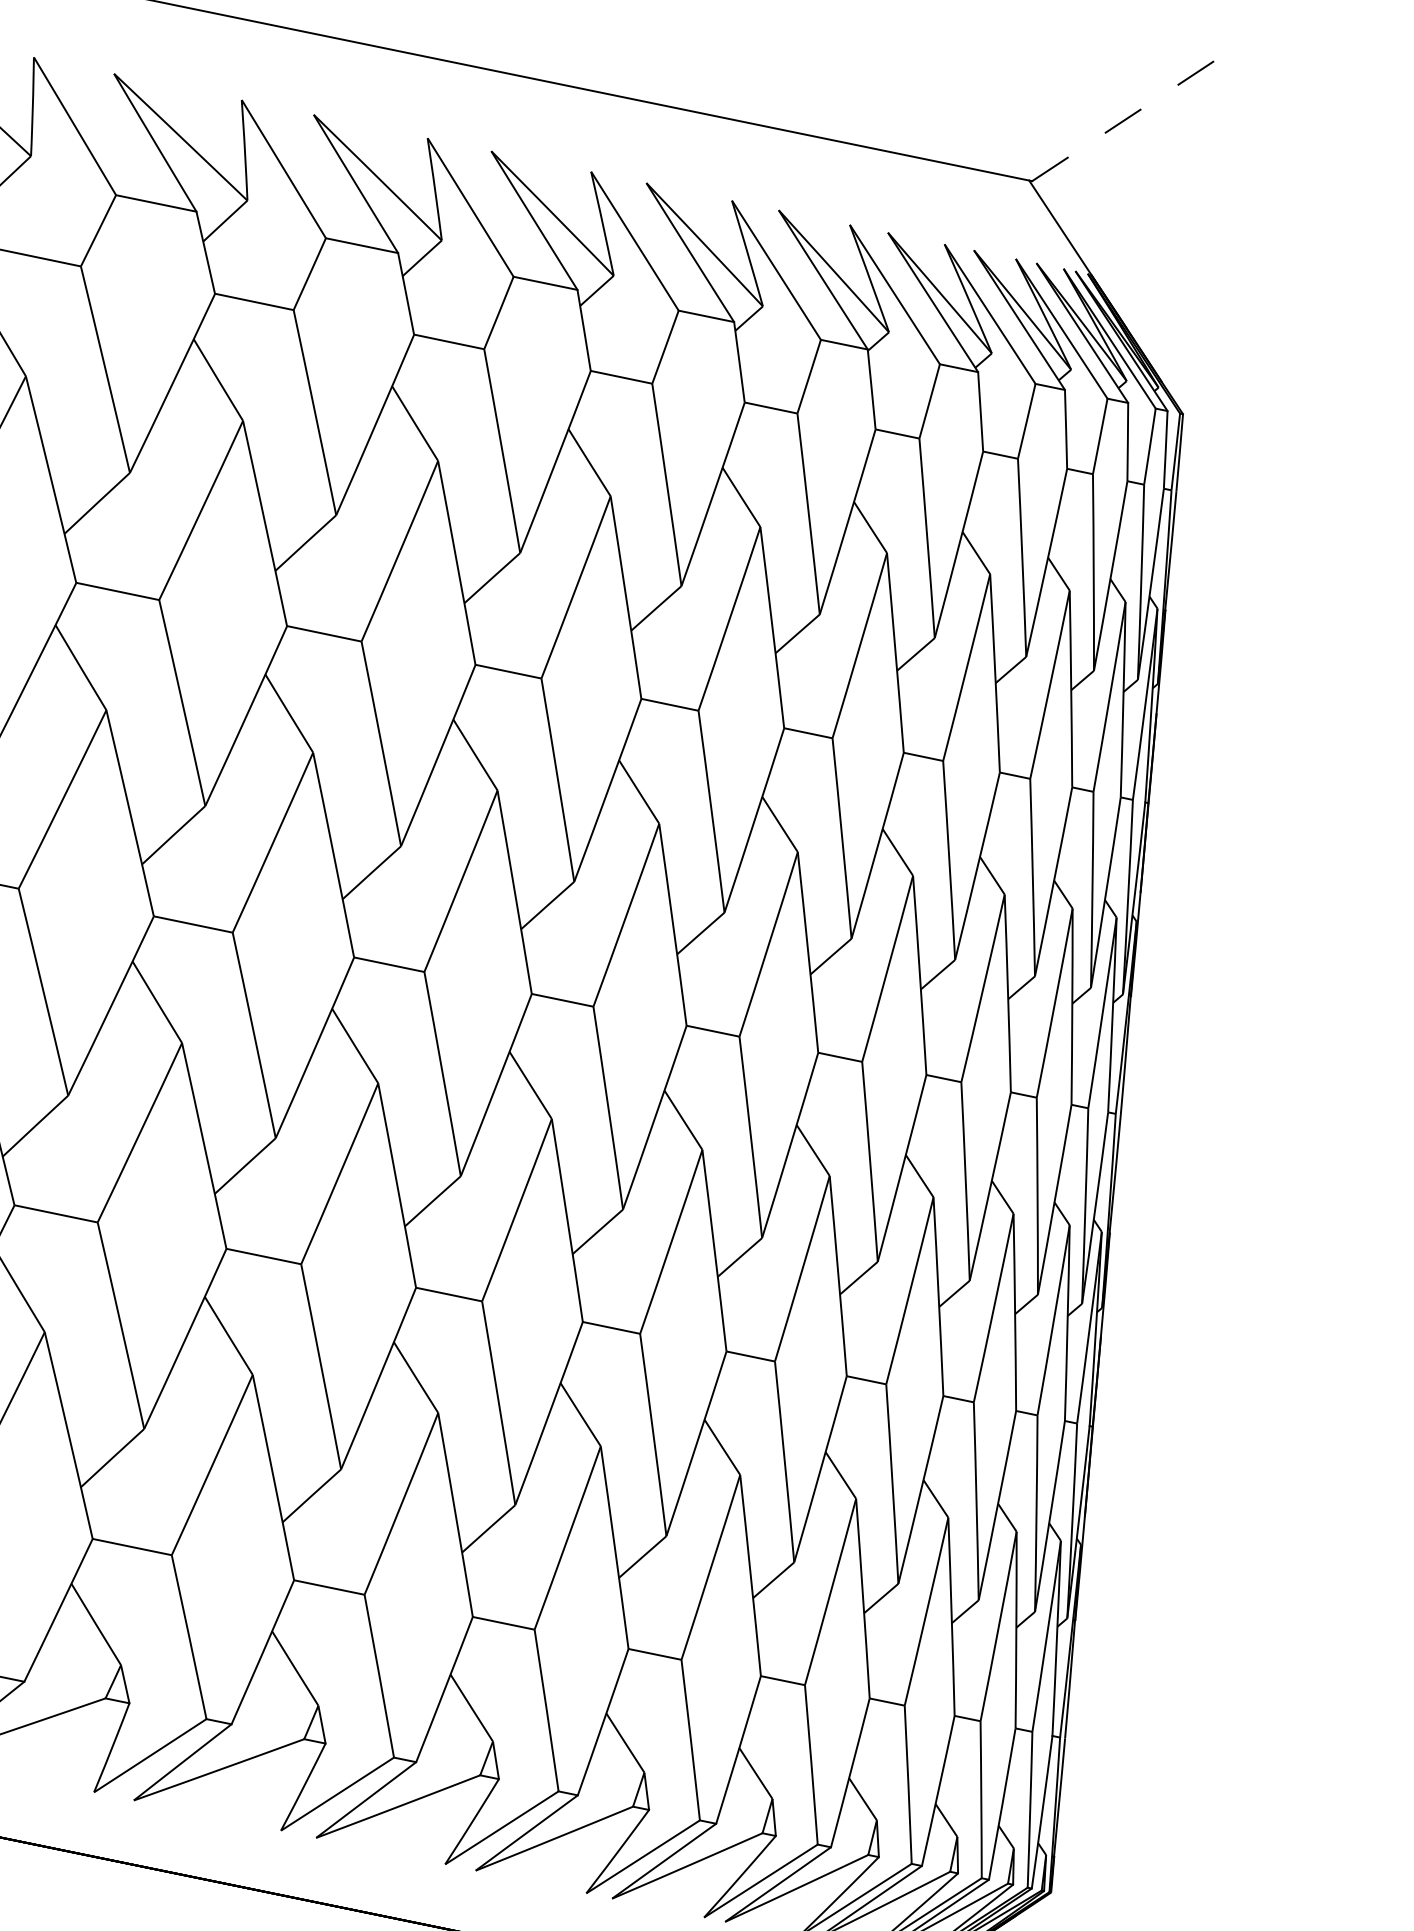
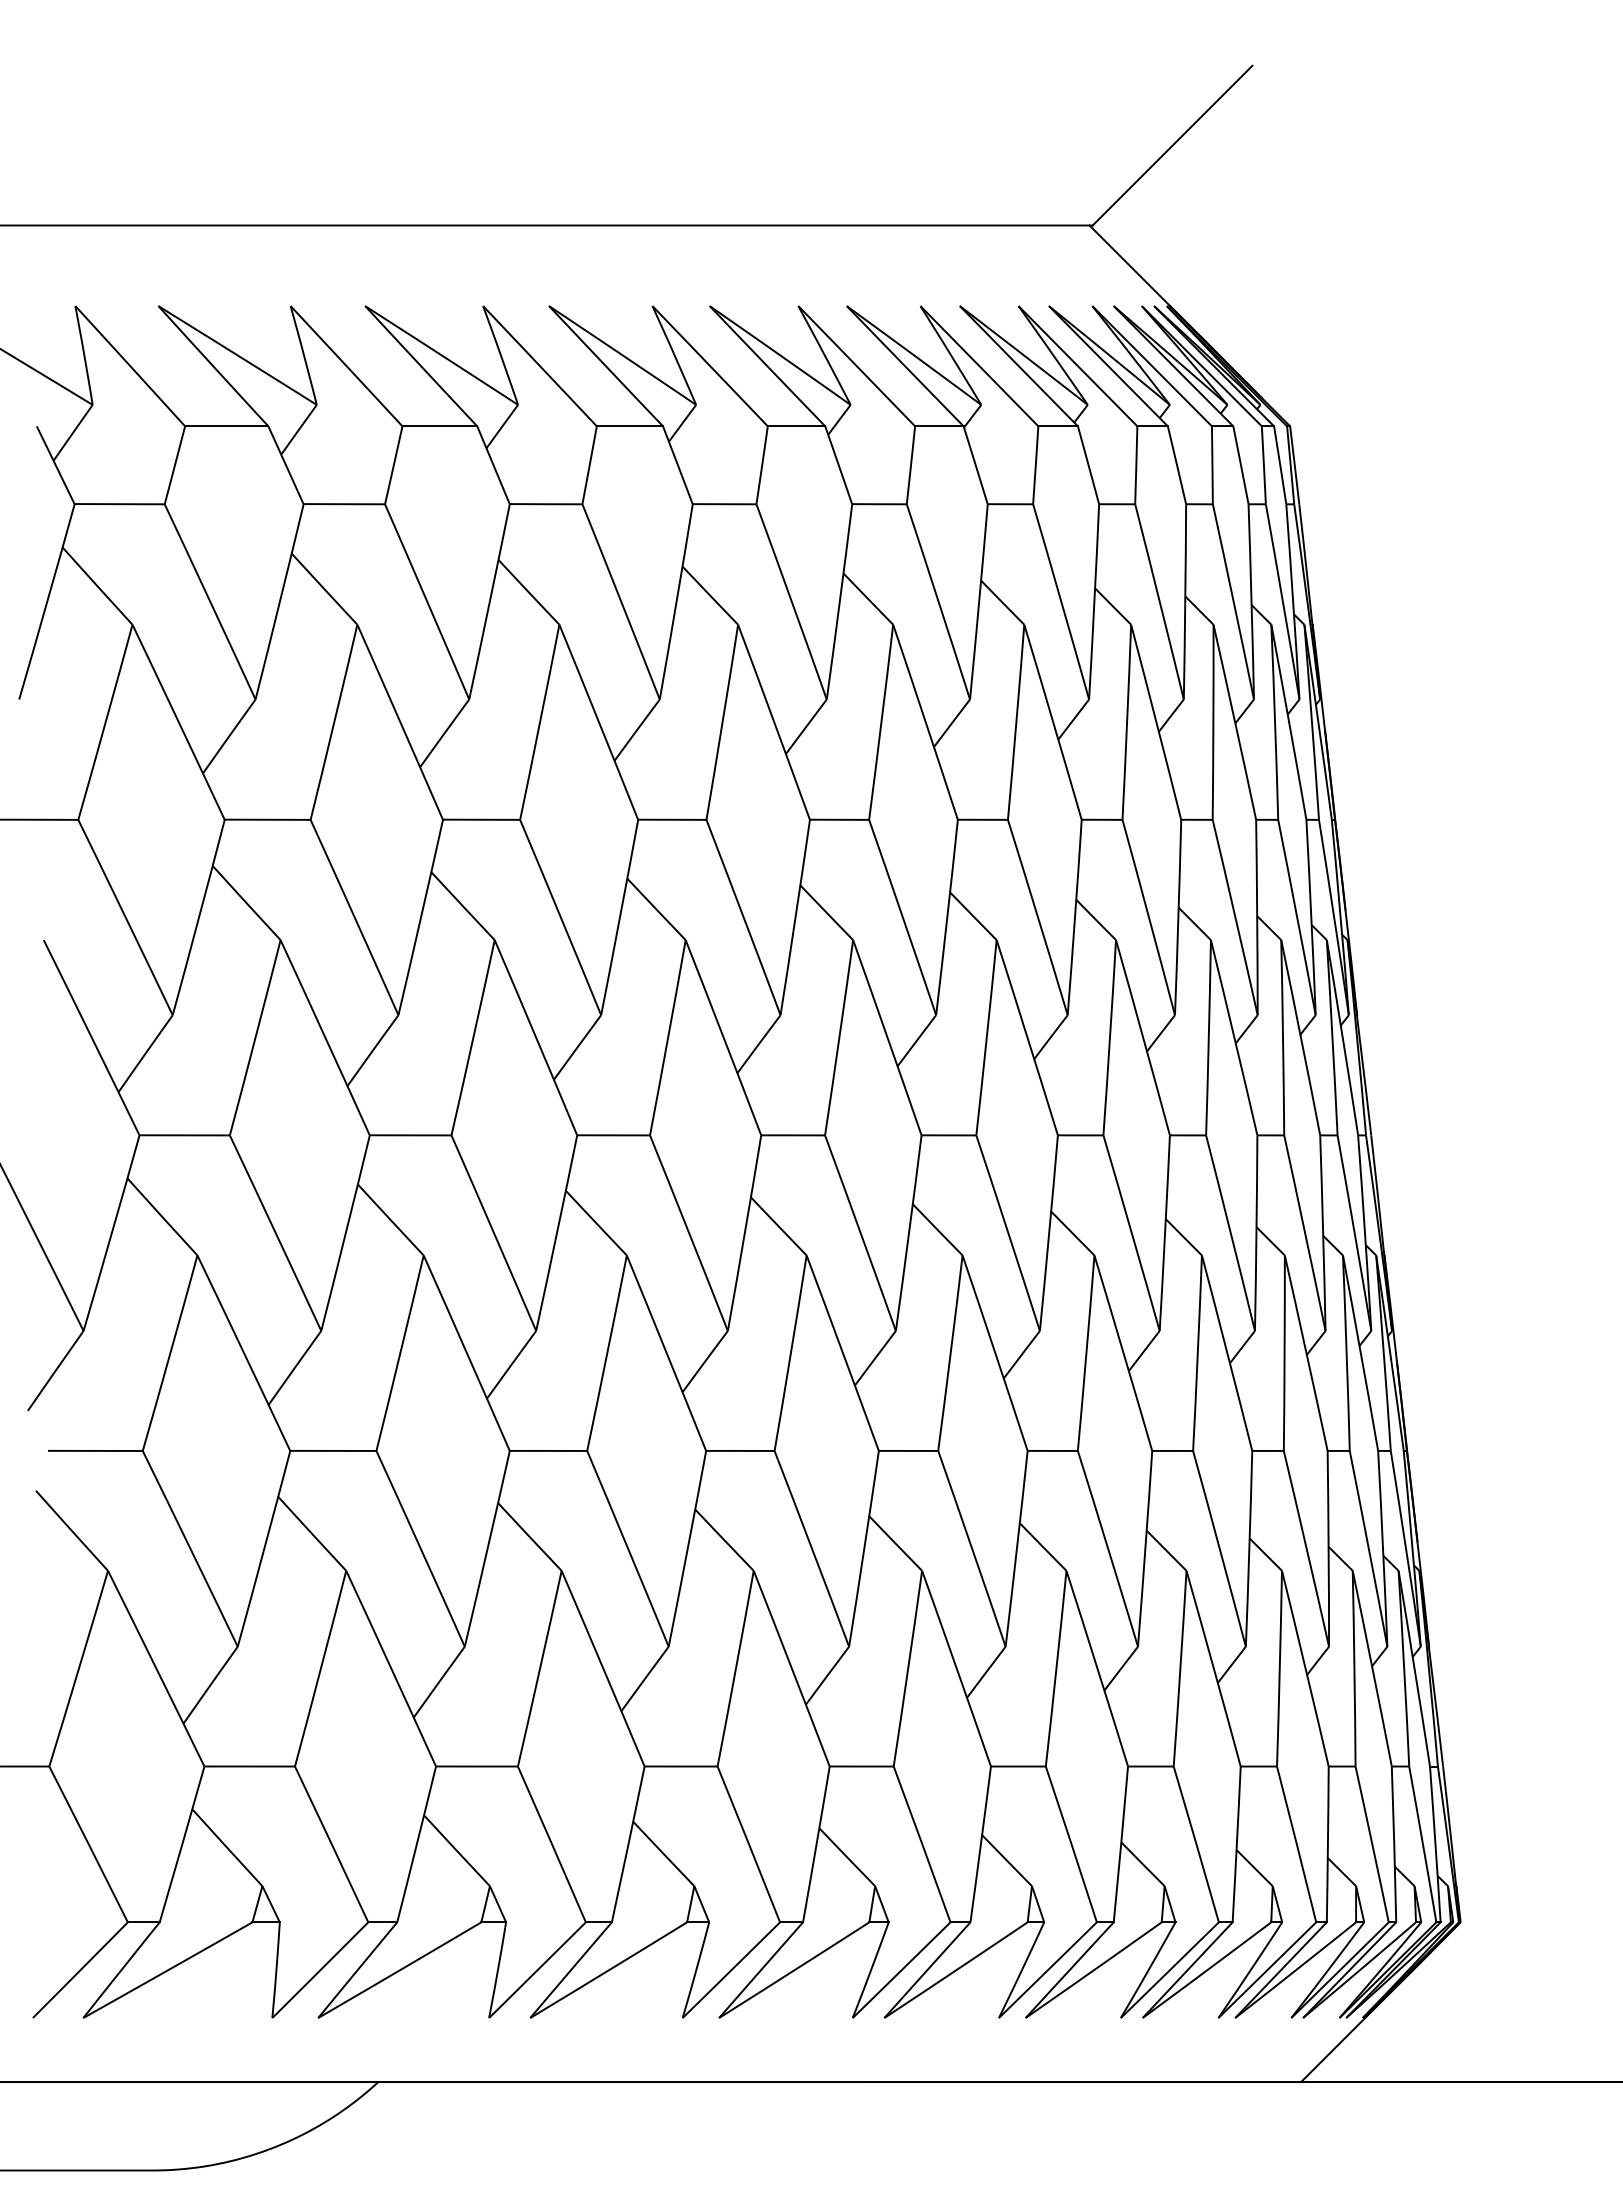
line: (1125, 119) -> (1172, 145), dashed -> solid

